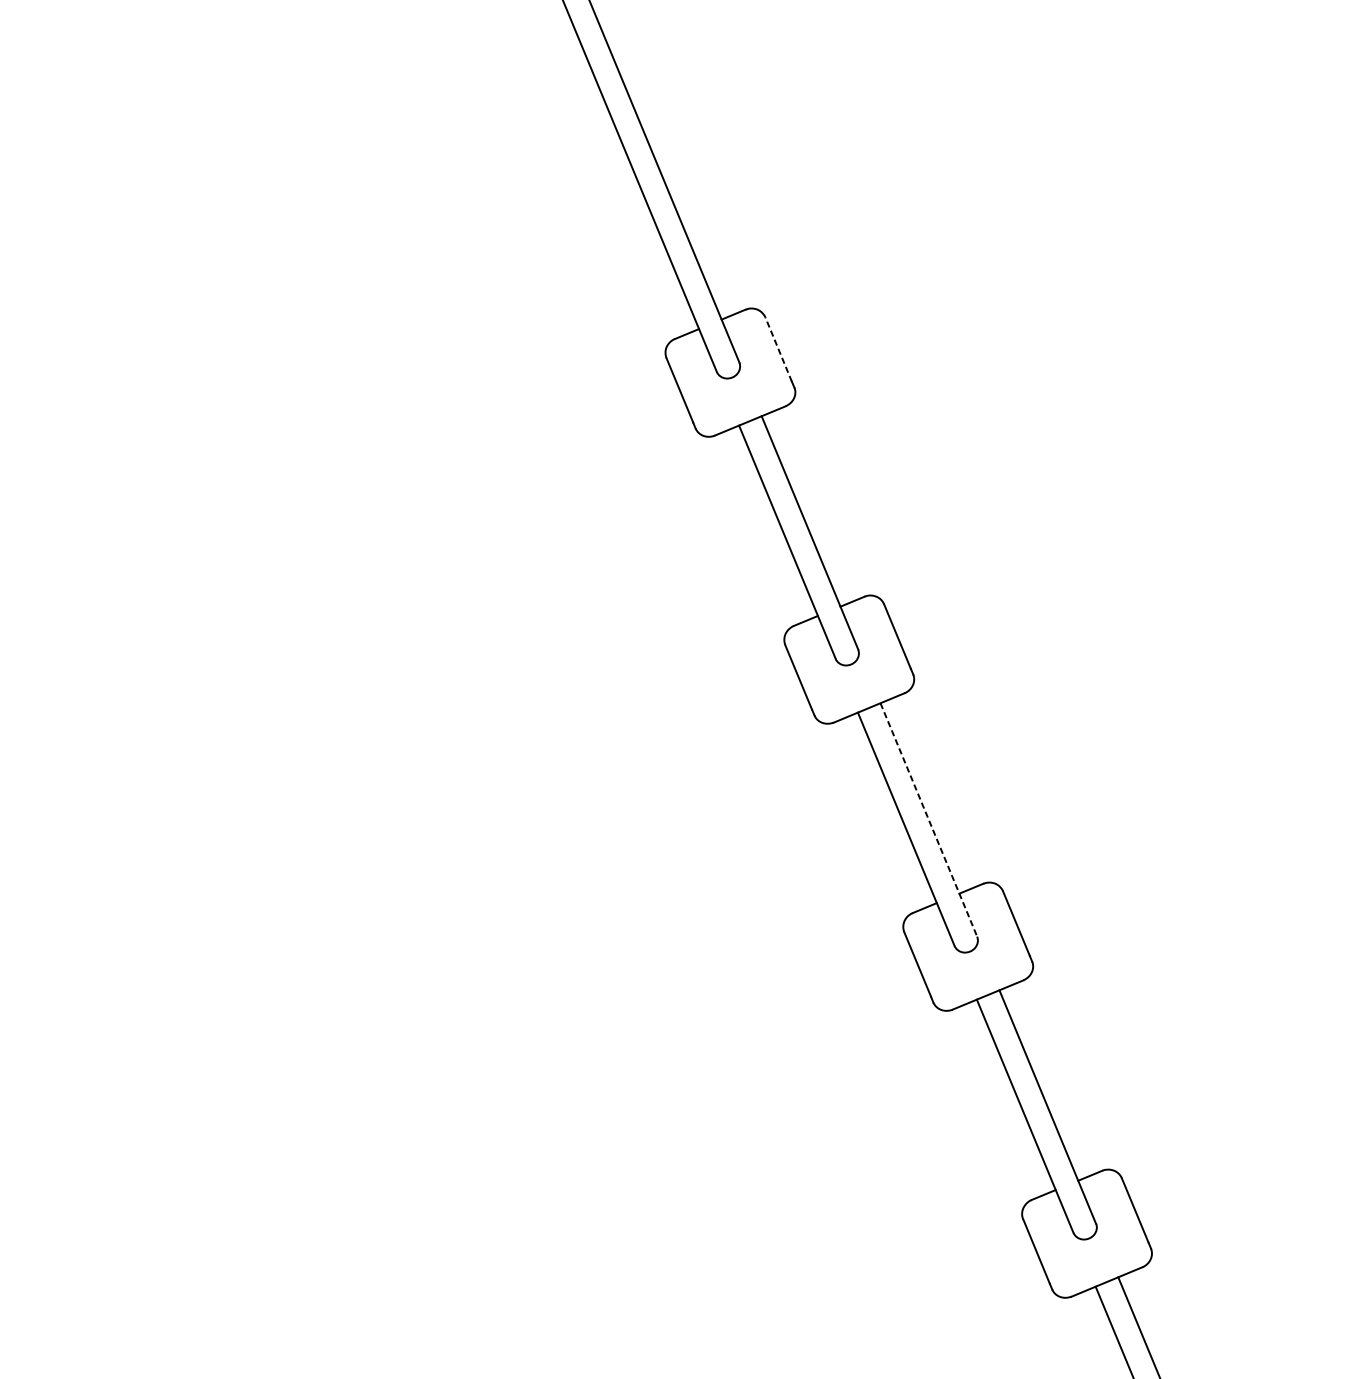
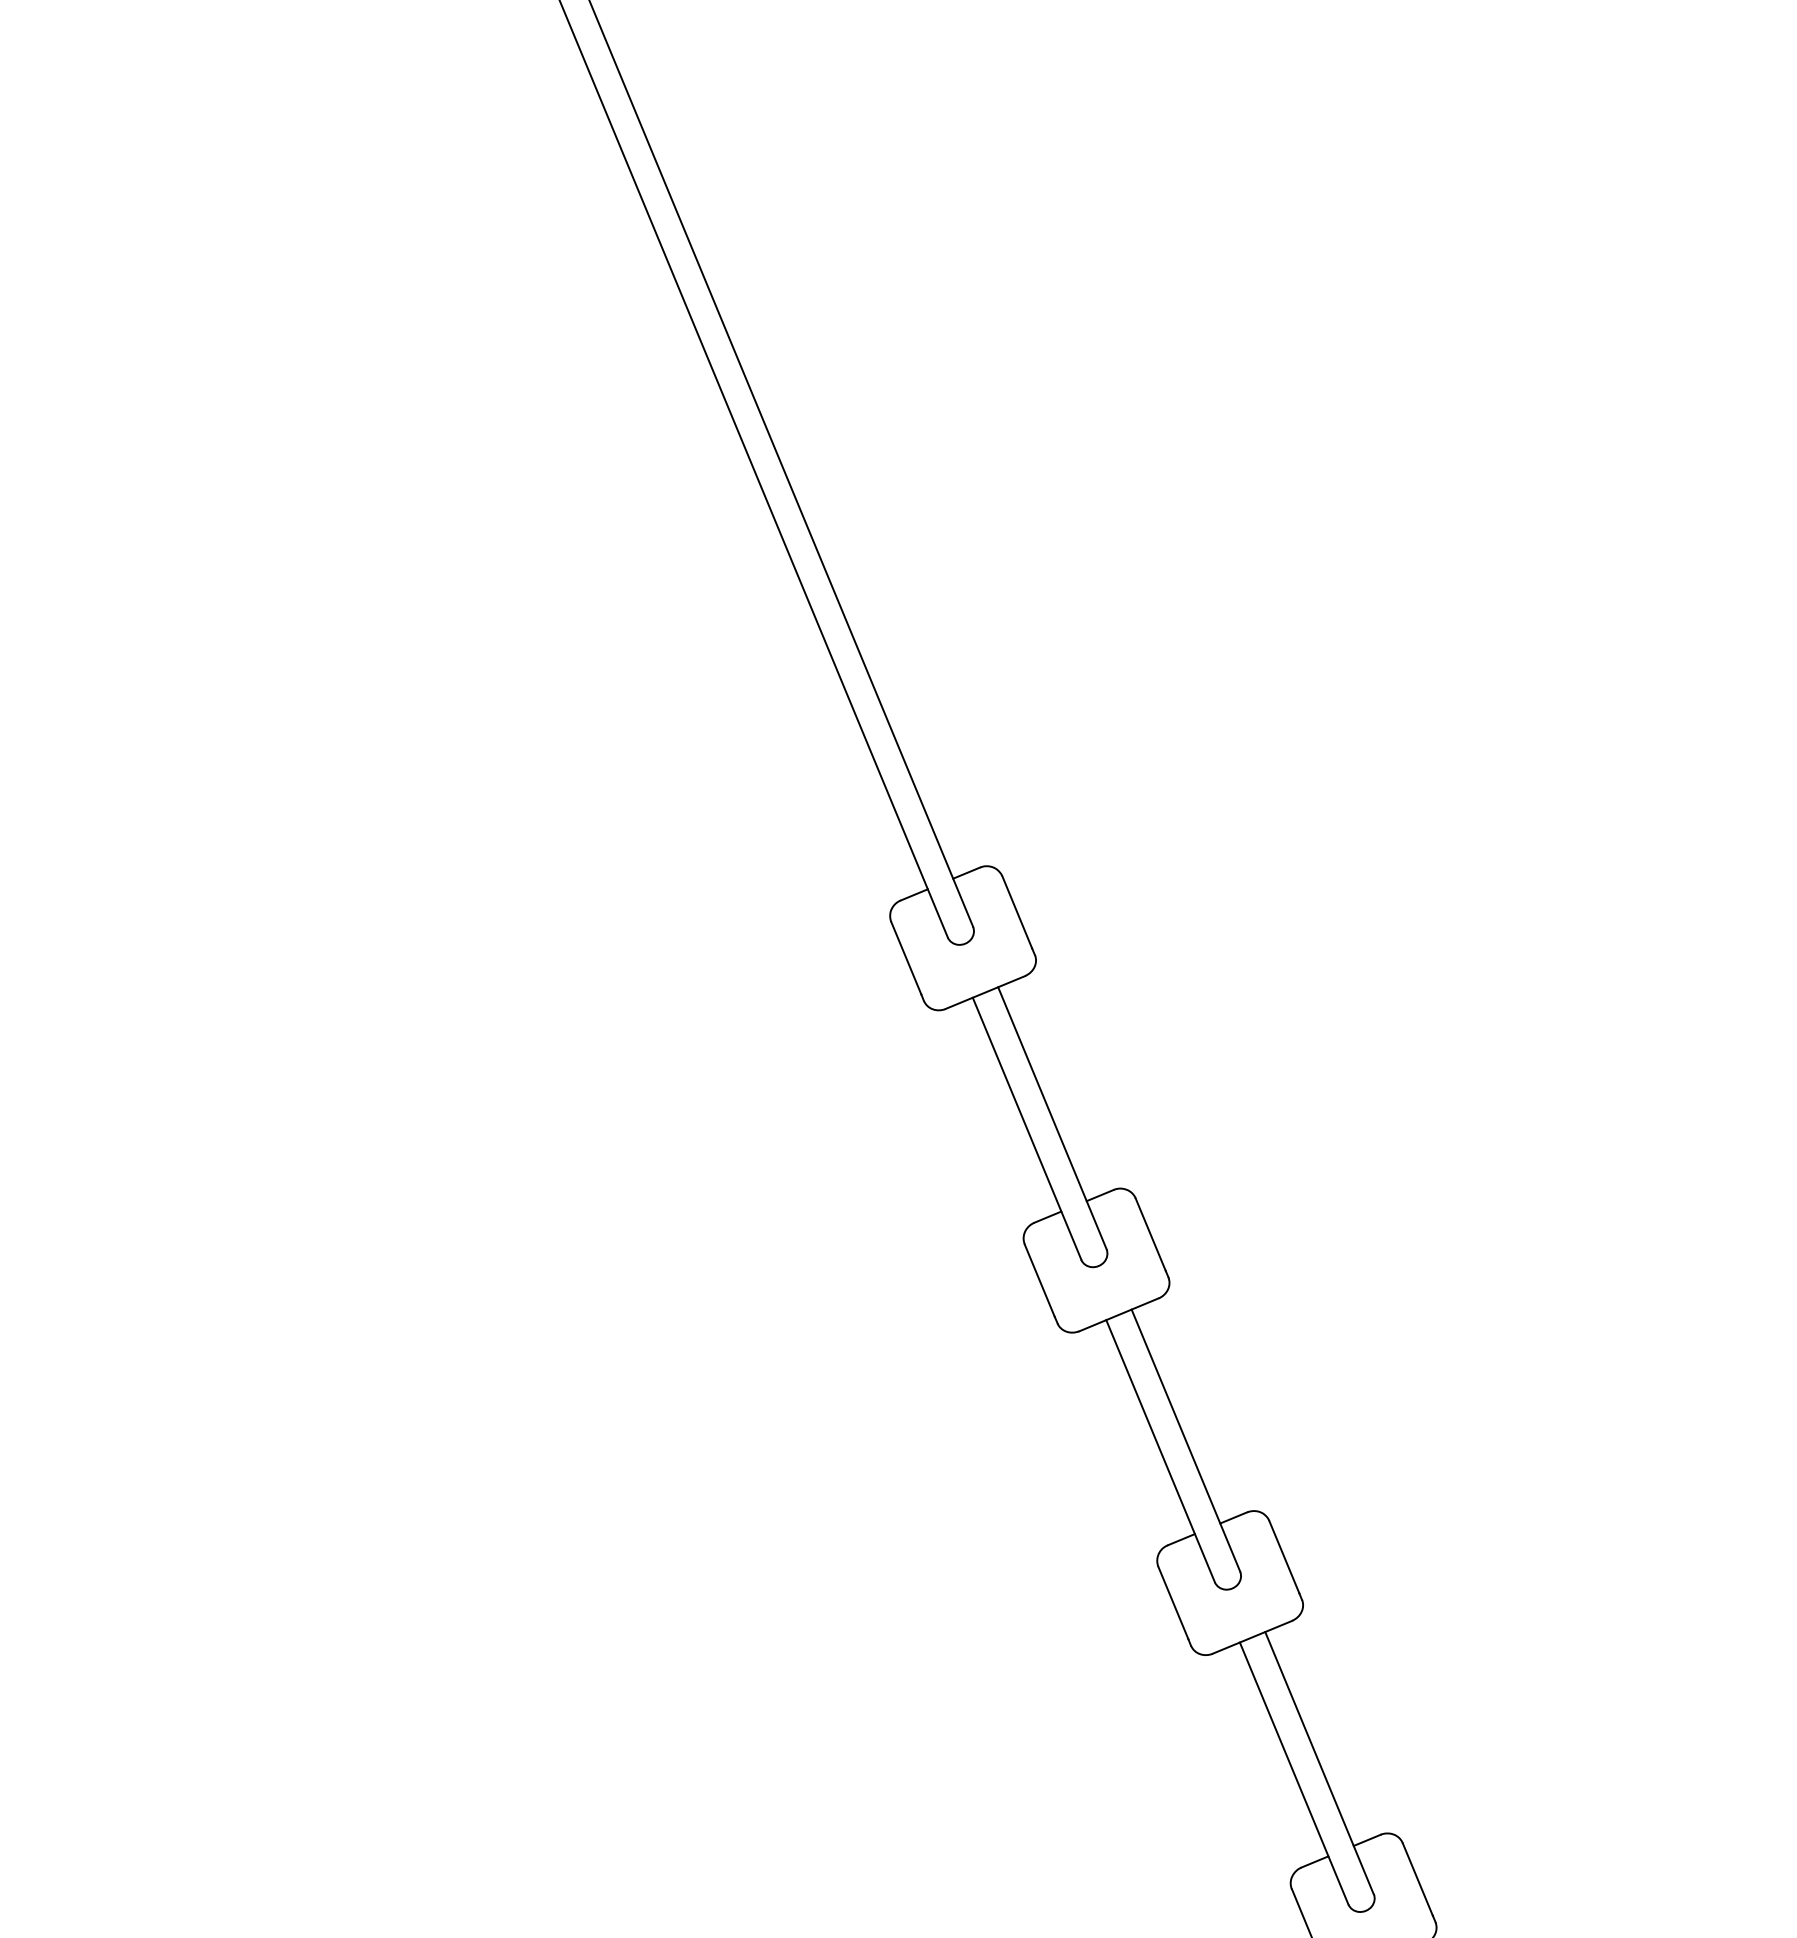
line: (778, 348) -> (1017, 911), dashed -> solid
line: (928, 819) -> (1185, 1440), dashed -> solid

